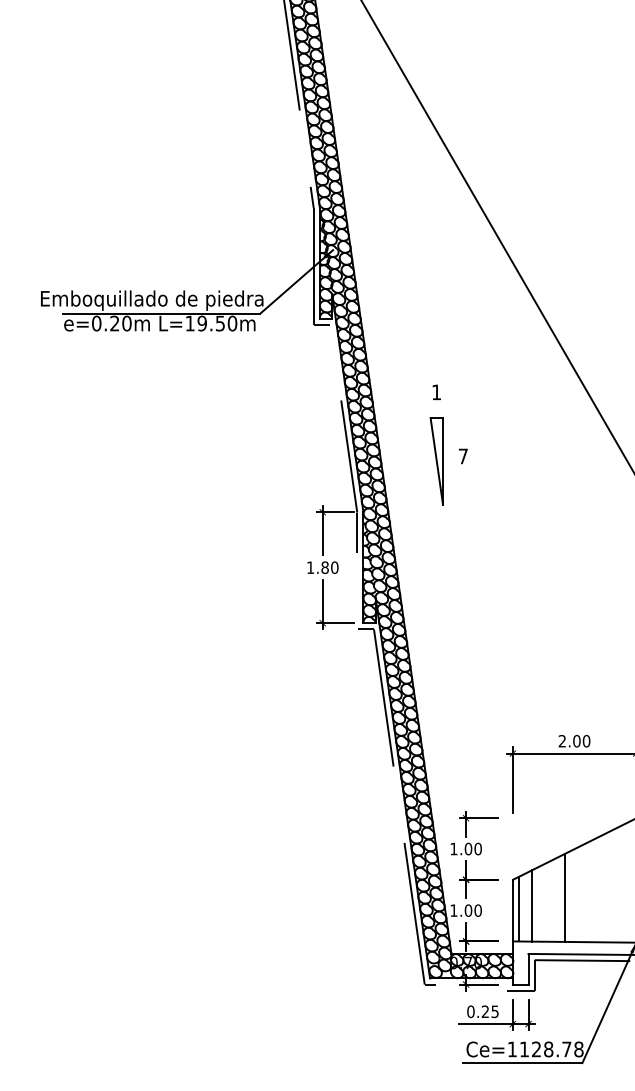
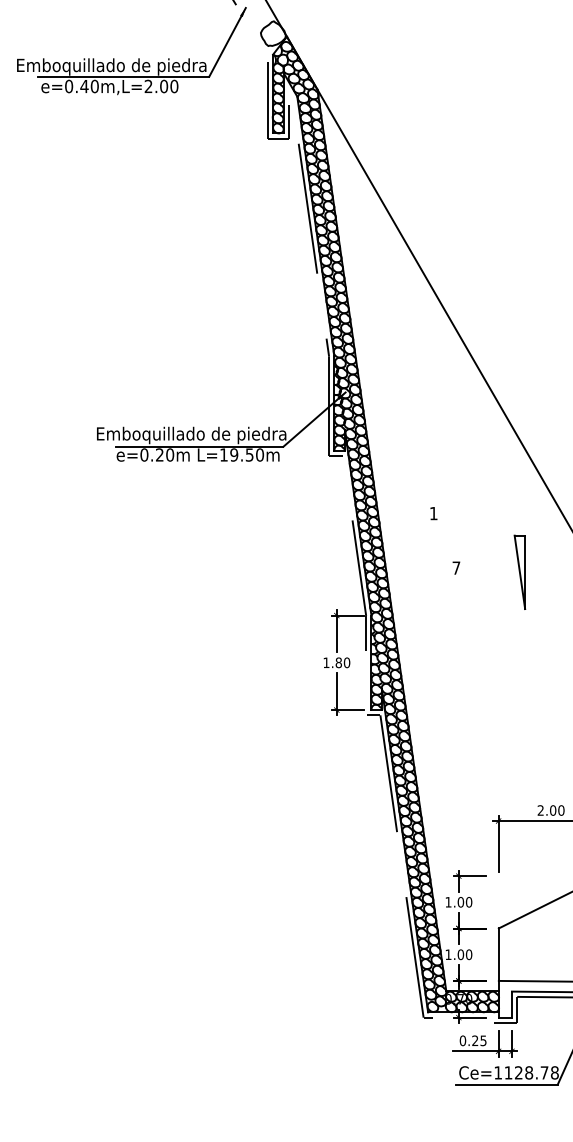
part: (436, 460) -> (519, 571), moved
line: (565, 897) -> (543, 943), removed
line: (531, 905) -> (514, 950), removed
line: (519, 908) -> (504, 952), removed

